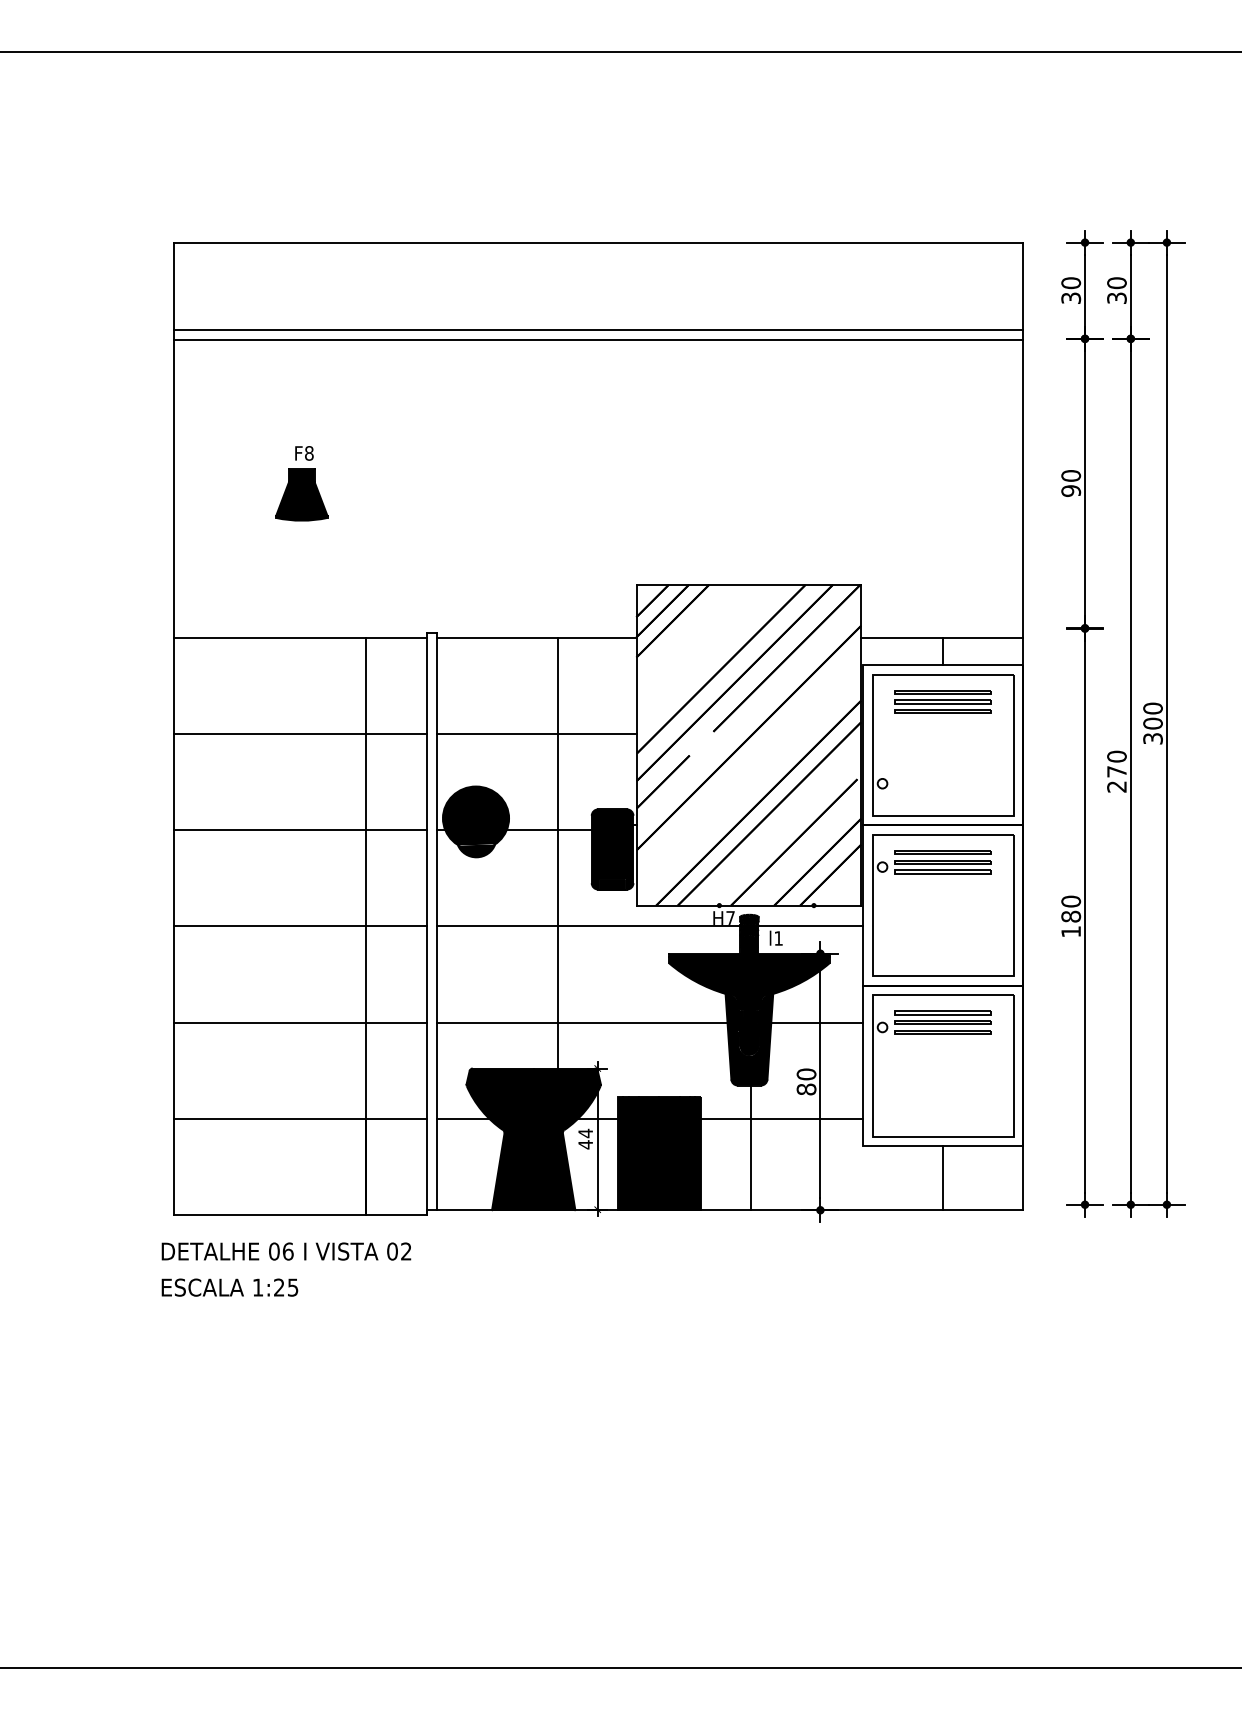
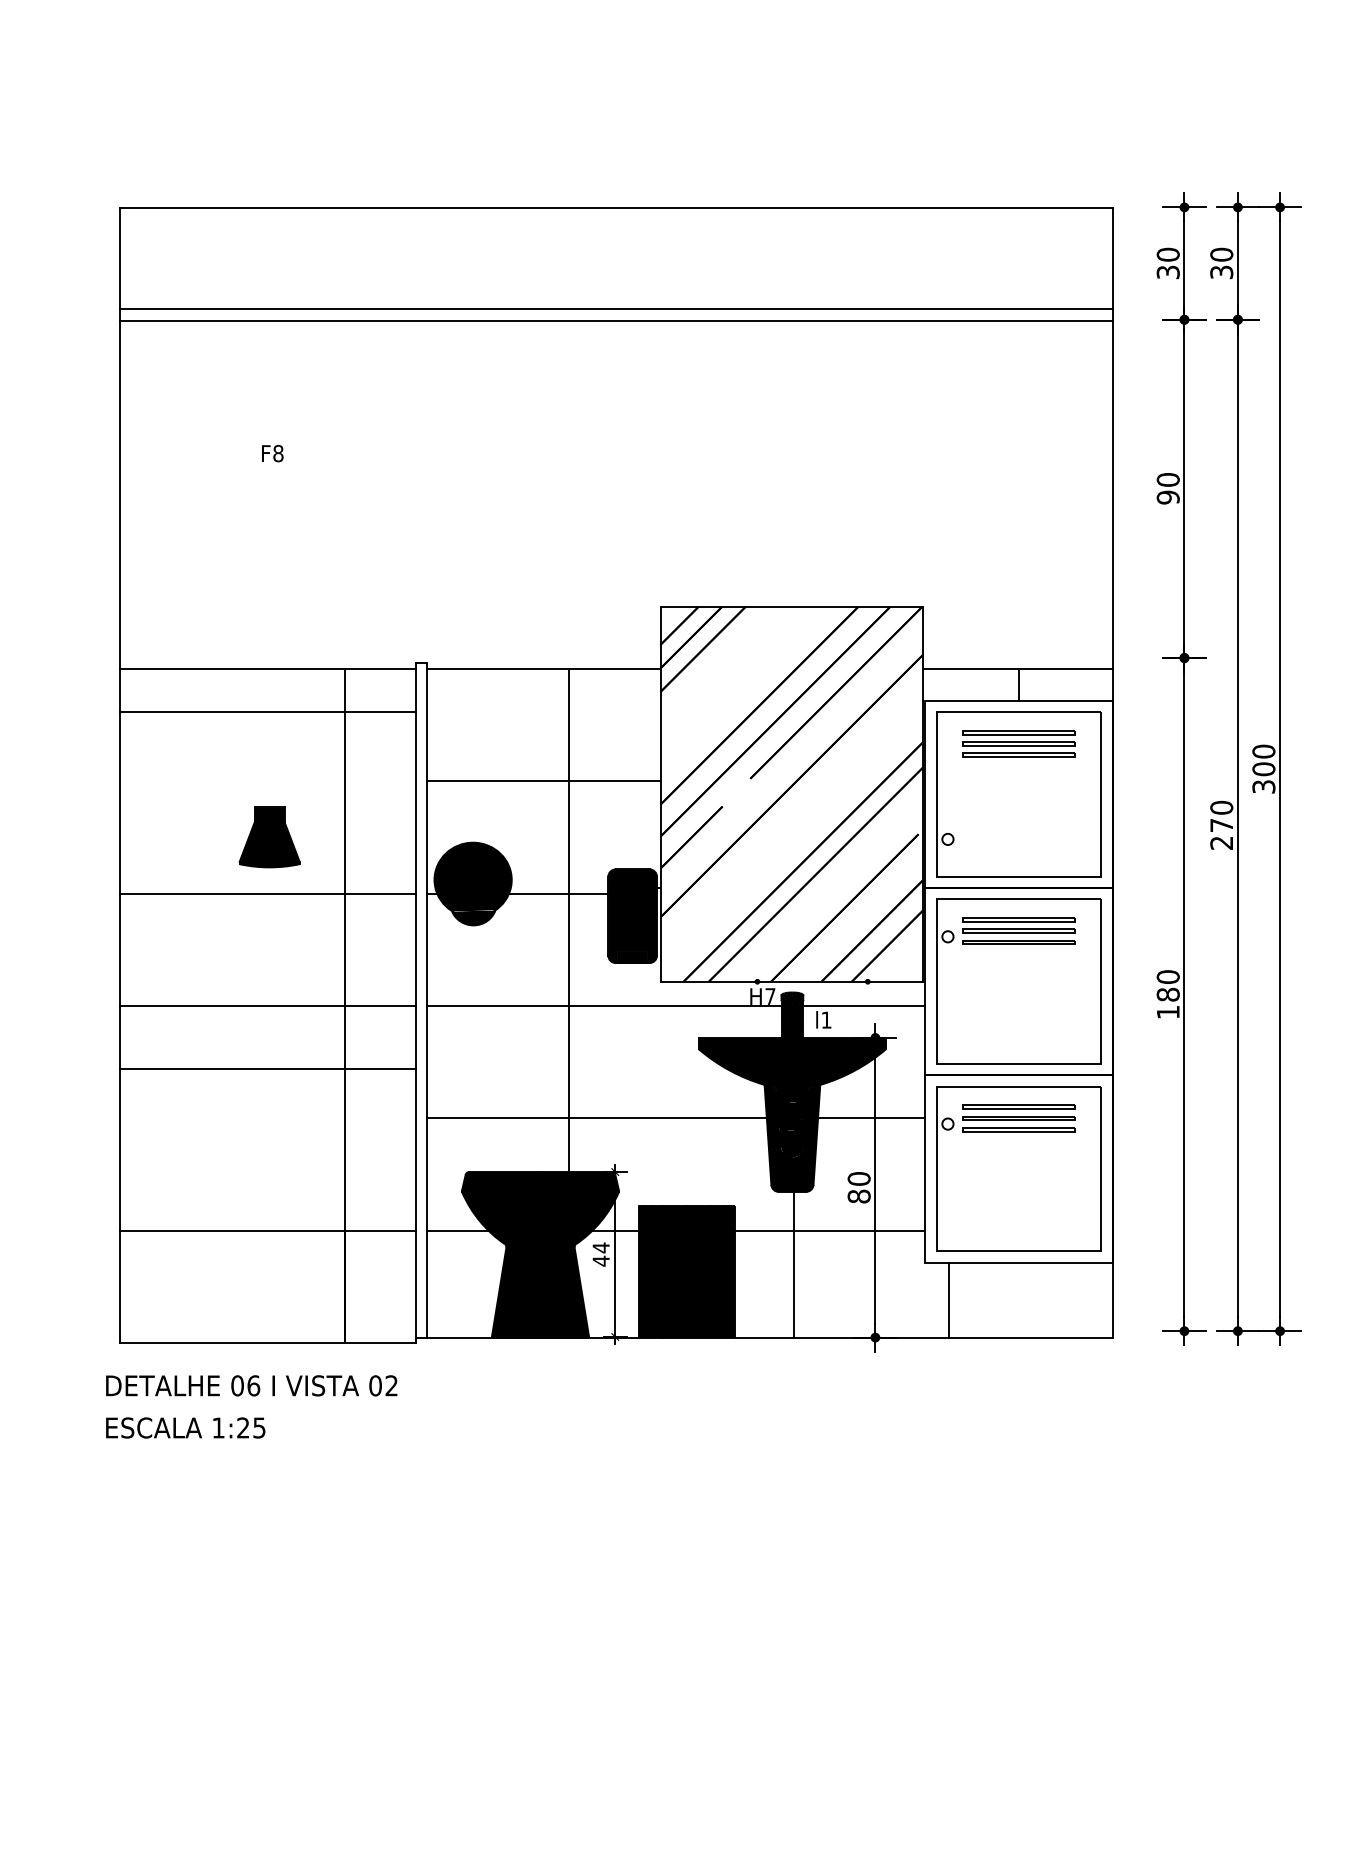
part: (301, 494) -> (269, 836), moved
line: (299, 734) -> (266, 713), moved
line: (299, 1022) -> (266, 1069), moved
line: (943, 1178) -> (949, 1300), moved

